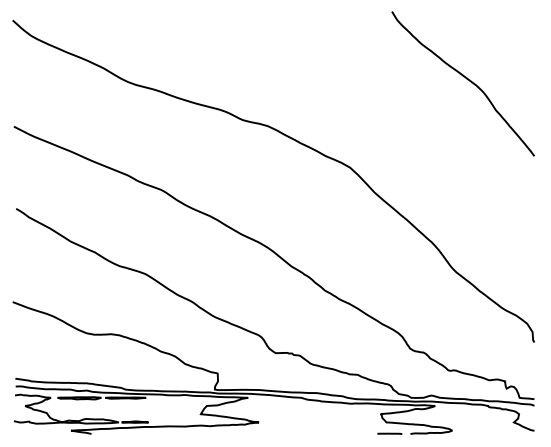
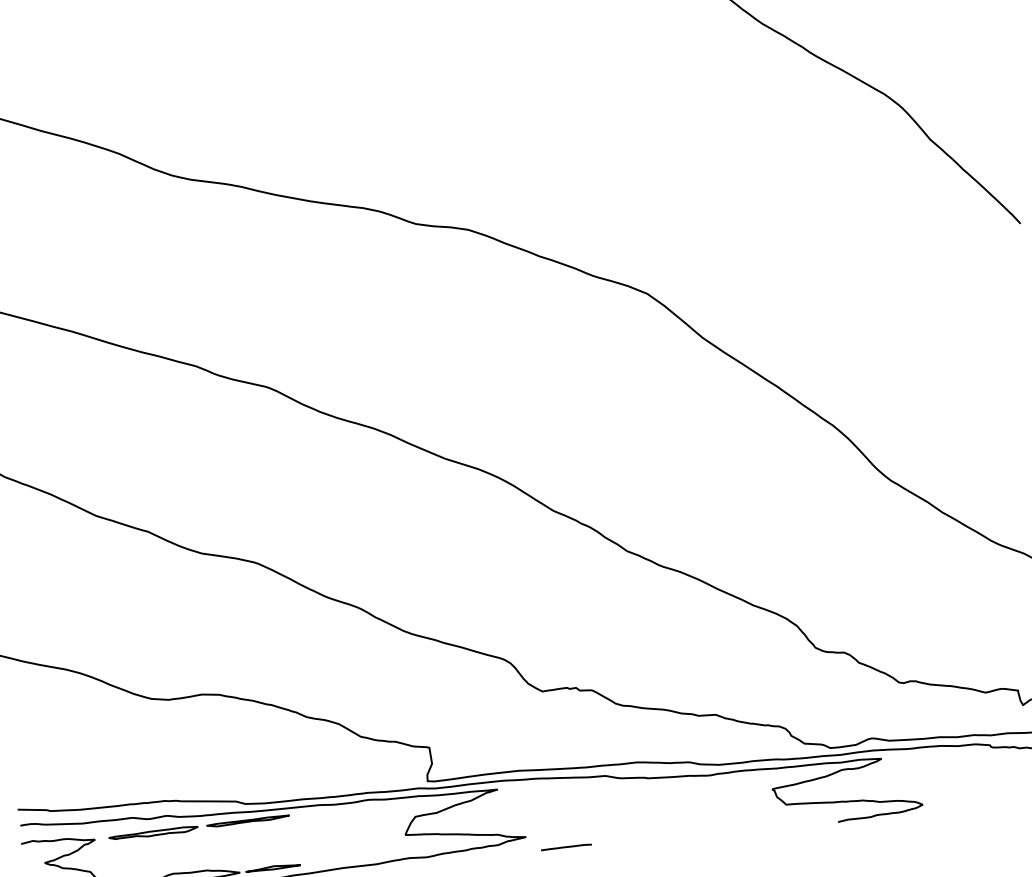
line: (389, 433) -> (565, 846), moved

